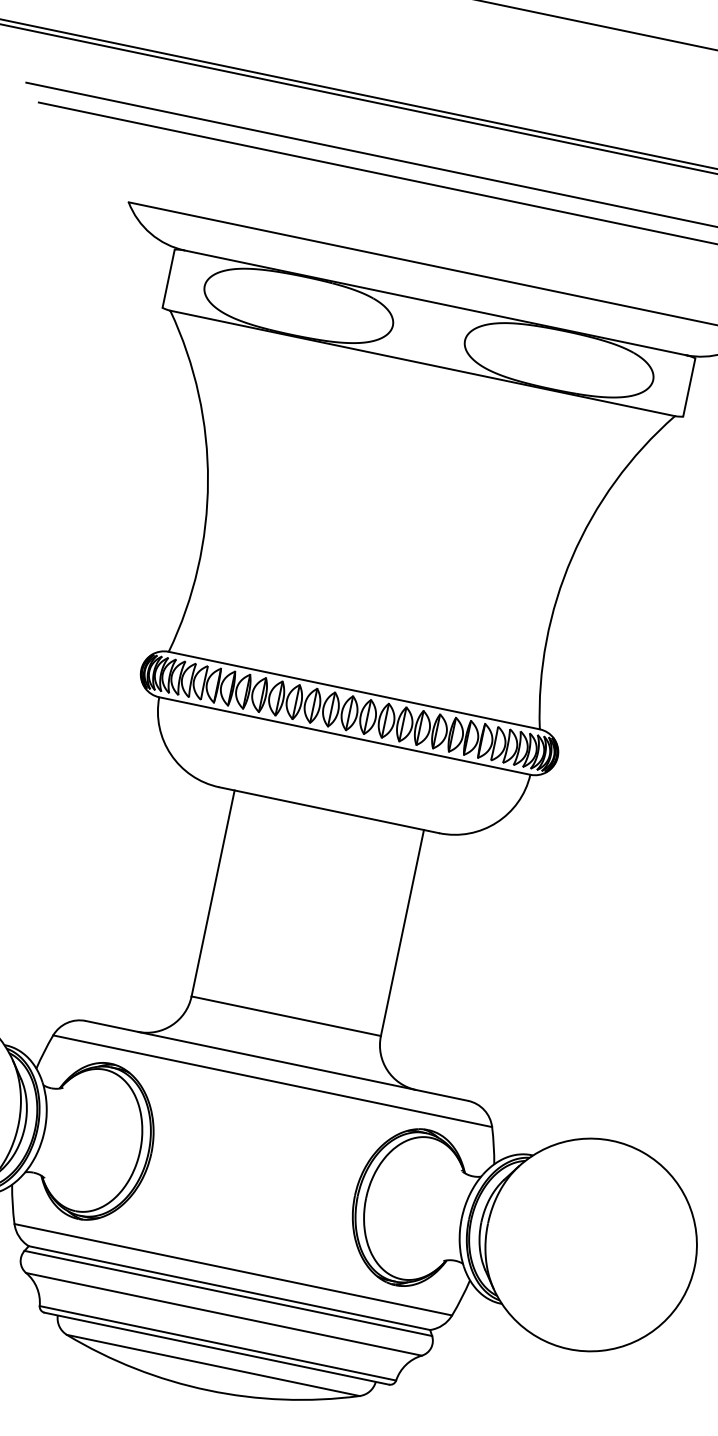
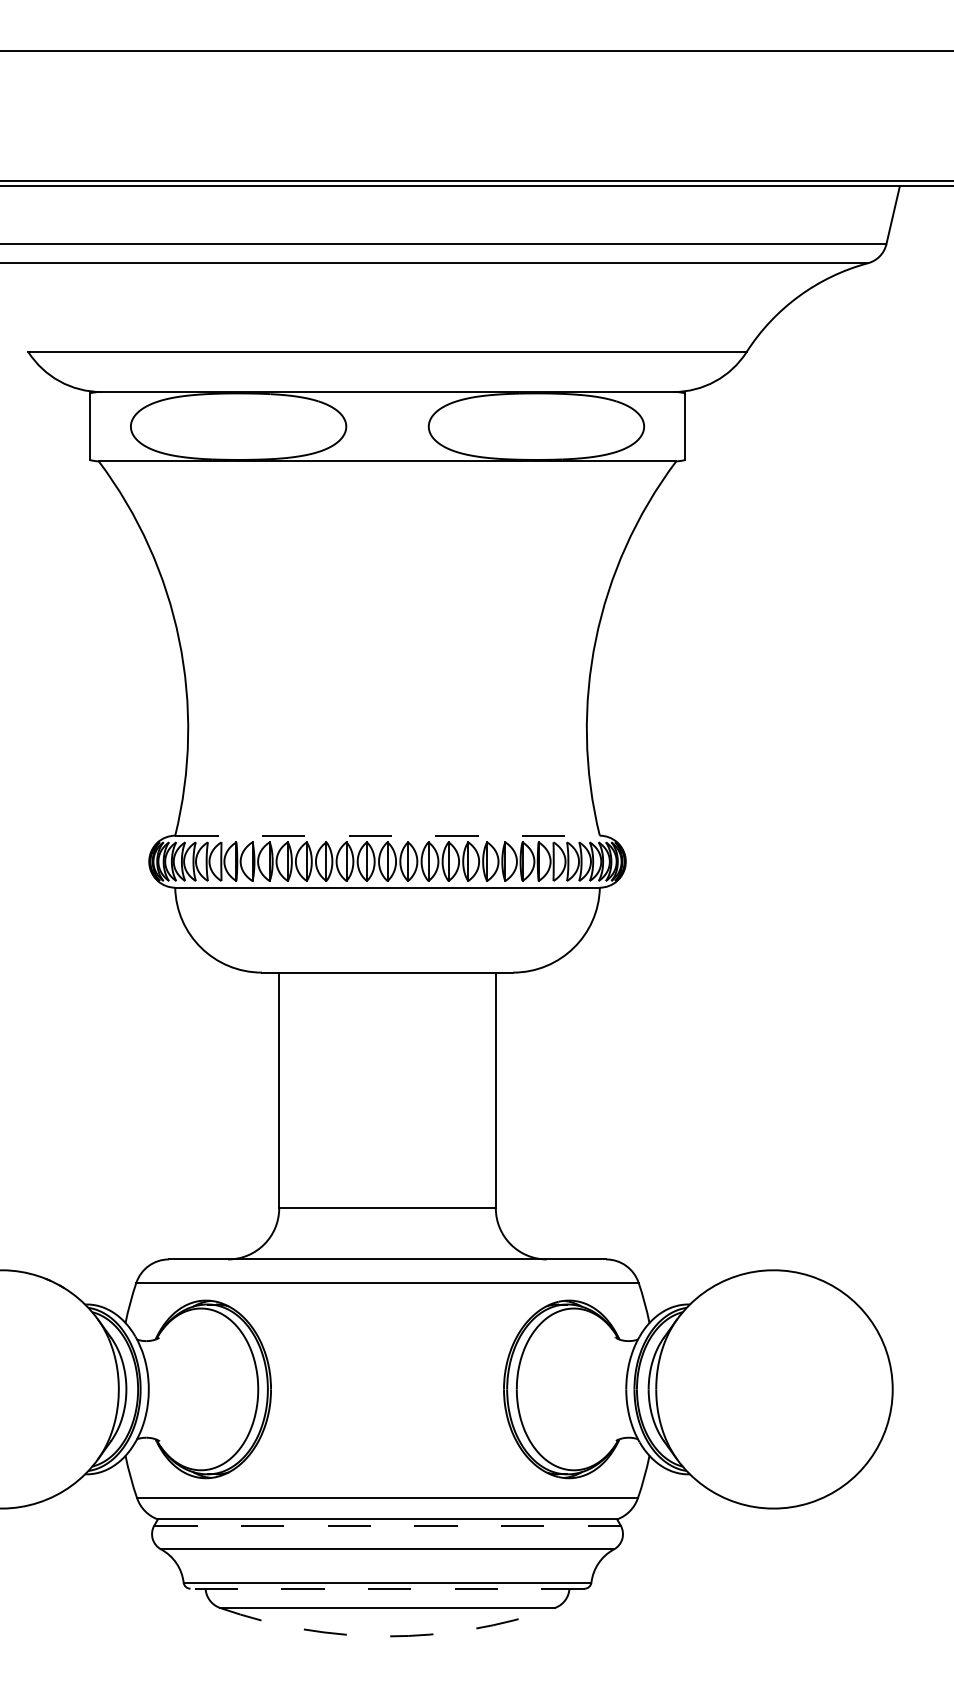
line: (355, 690) -> (388, 835), solid -> dashed
line: (229, 1293) -> (388, 1525), solid -> dashed
line: (216, 1348) -> (387, 1588), solid -> dashed
arc: (208, 1390) -> (387, 1636), solid -> dashed

